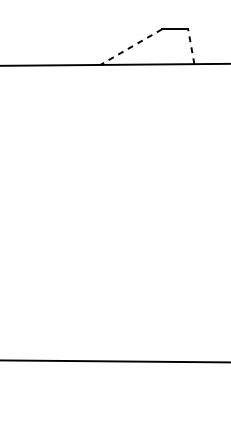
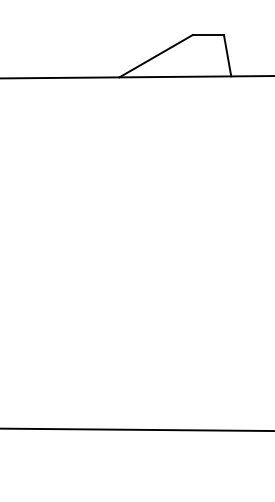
line: (191, 46) -> (227, 55), dashed -> solid
line: (130, 47) -> (155, 56), dashed -> solid

